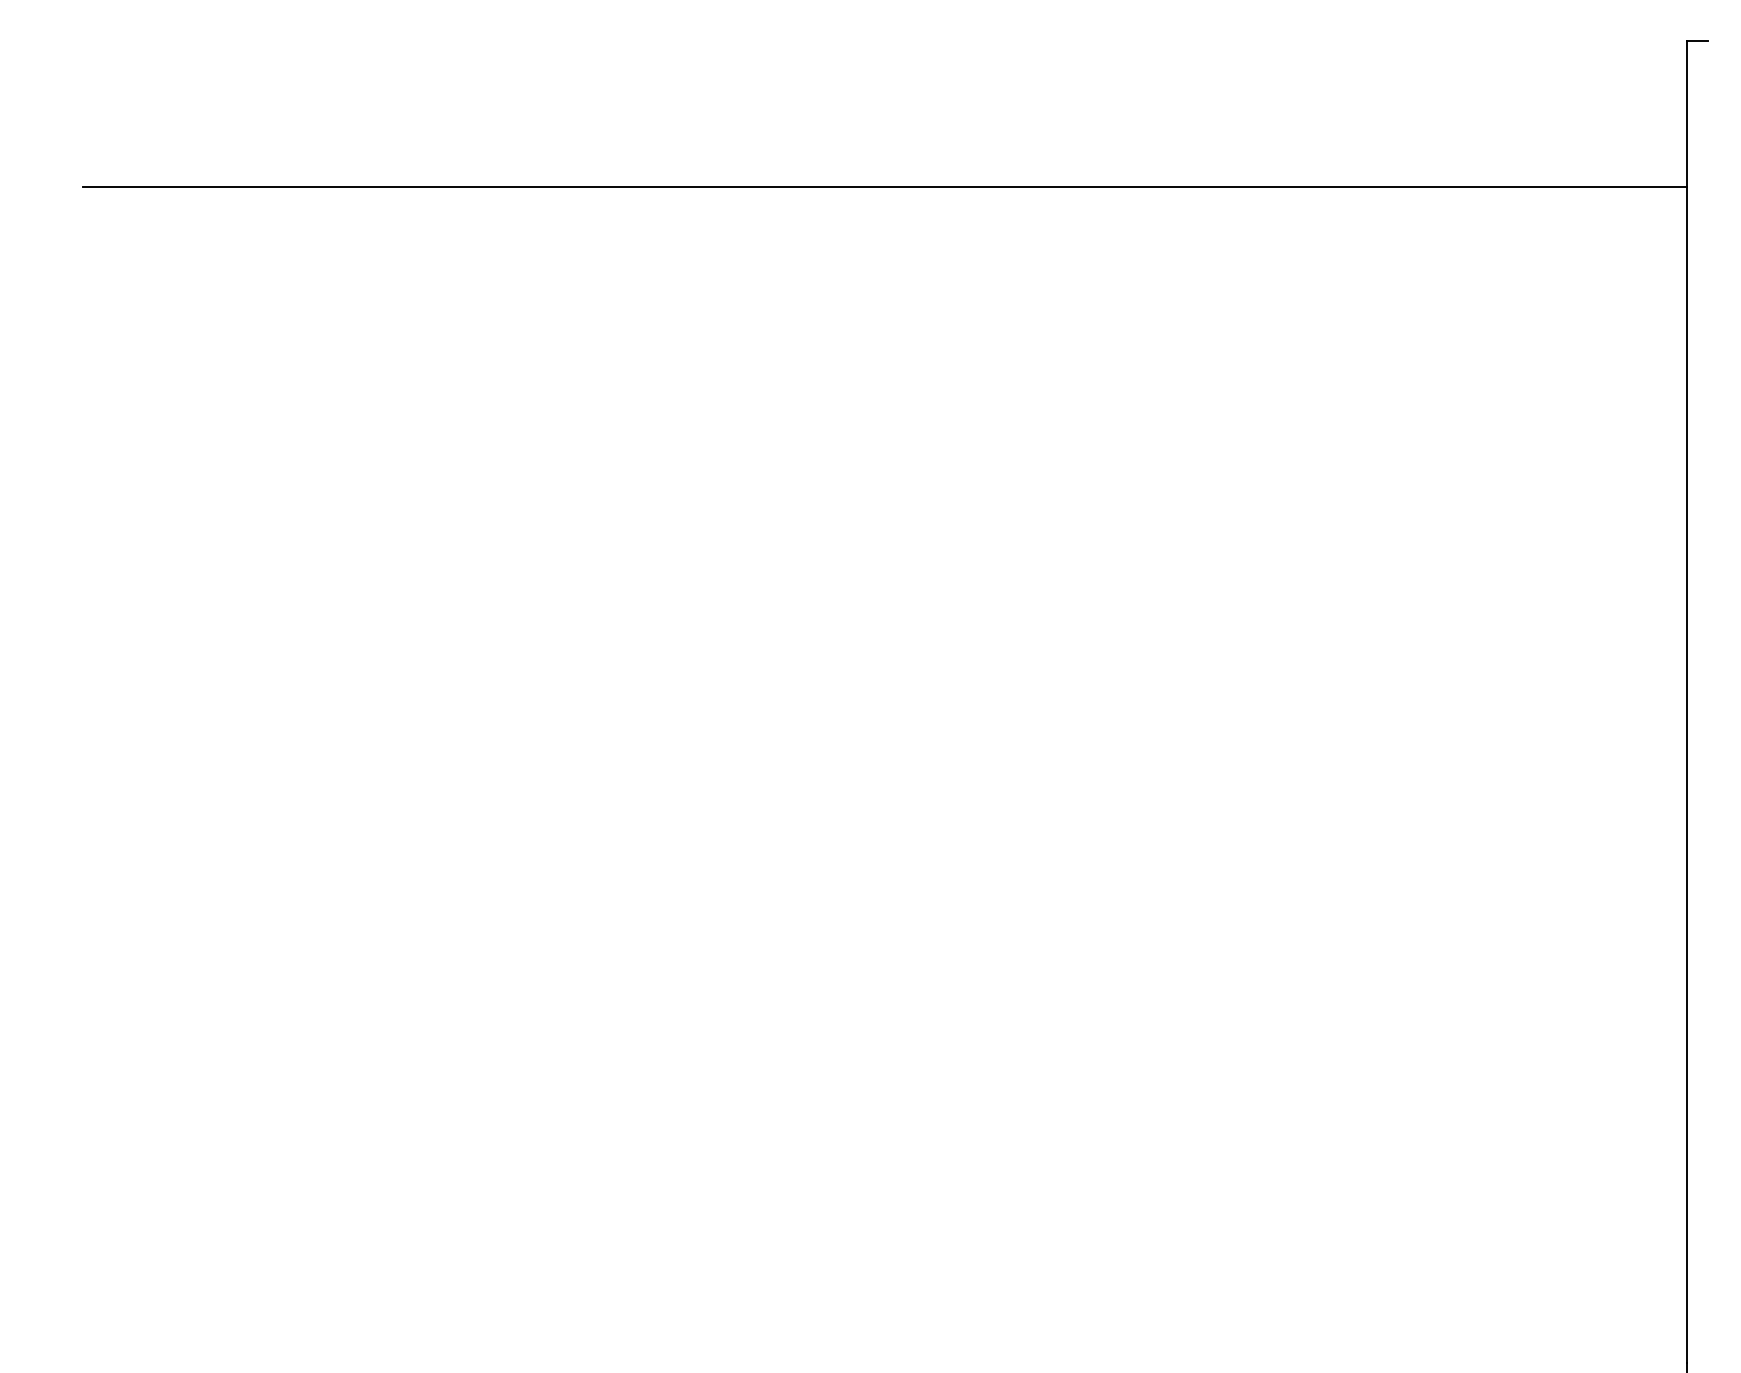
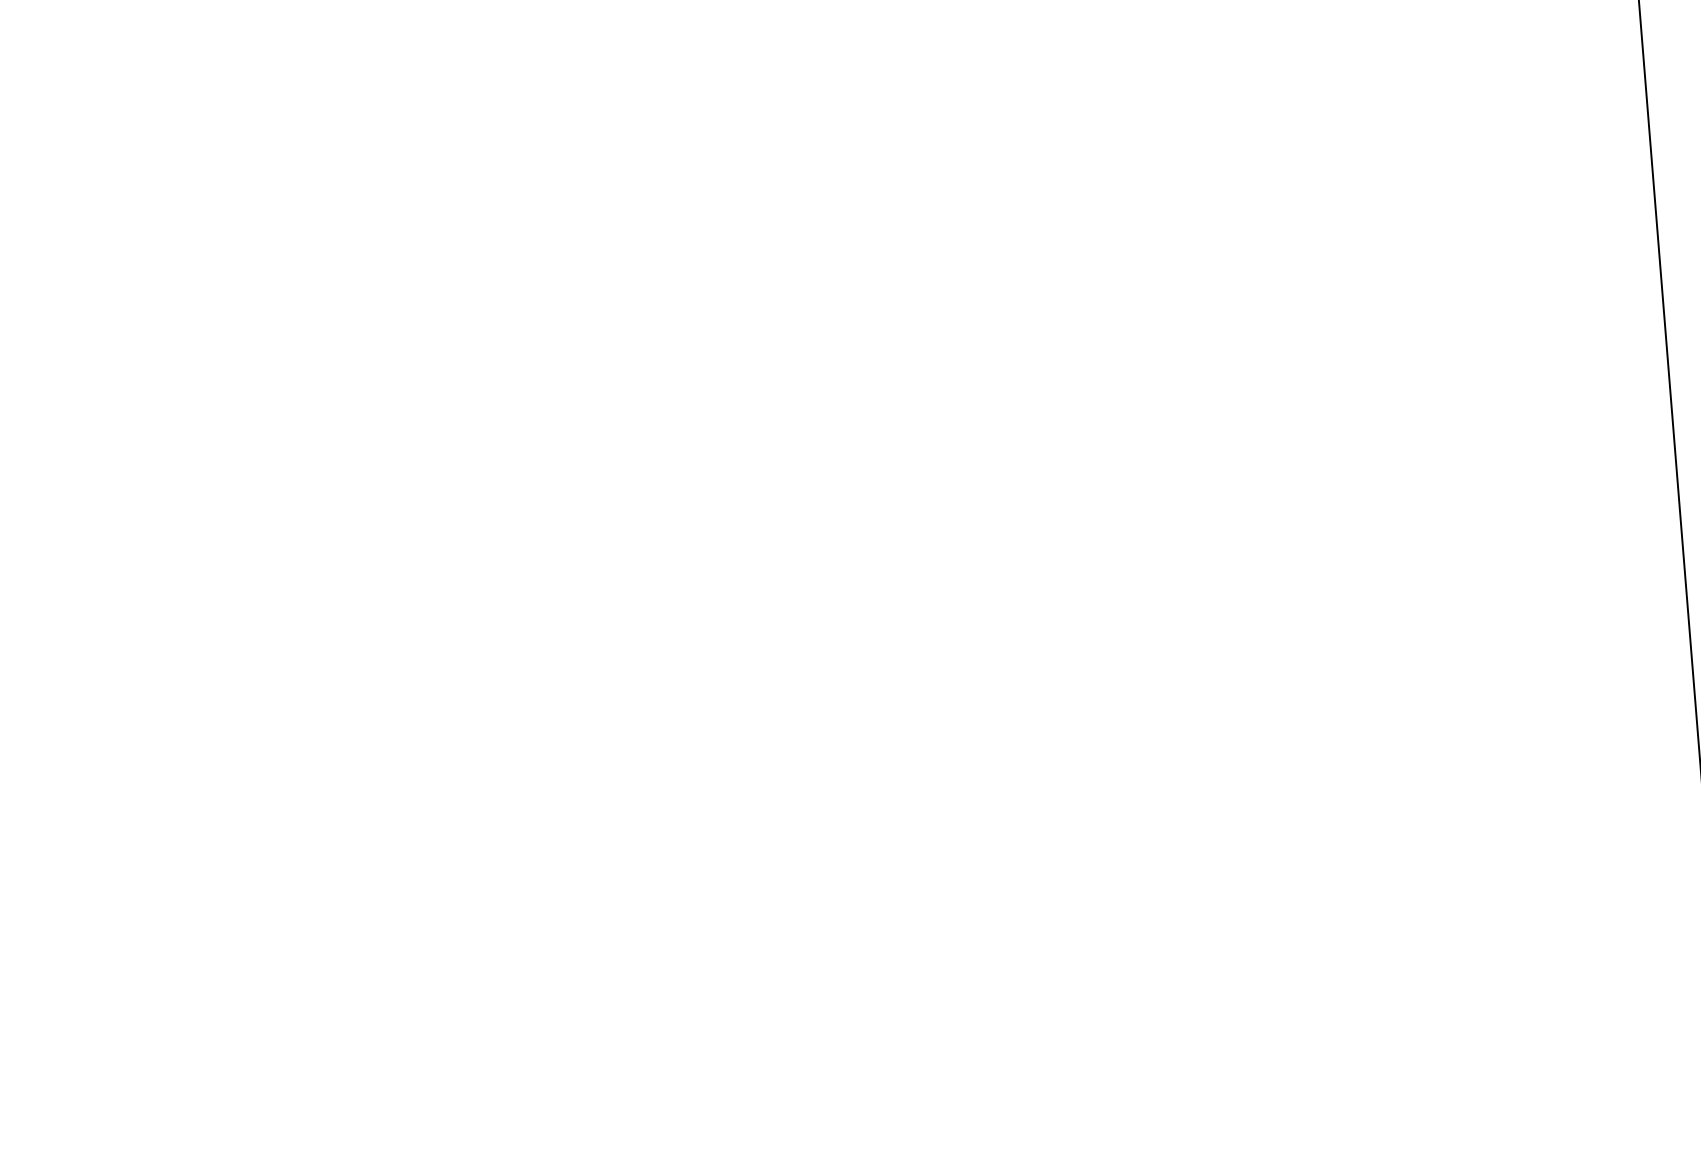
line: (884, 186) -> (863, 195), removed

